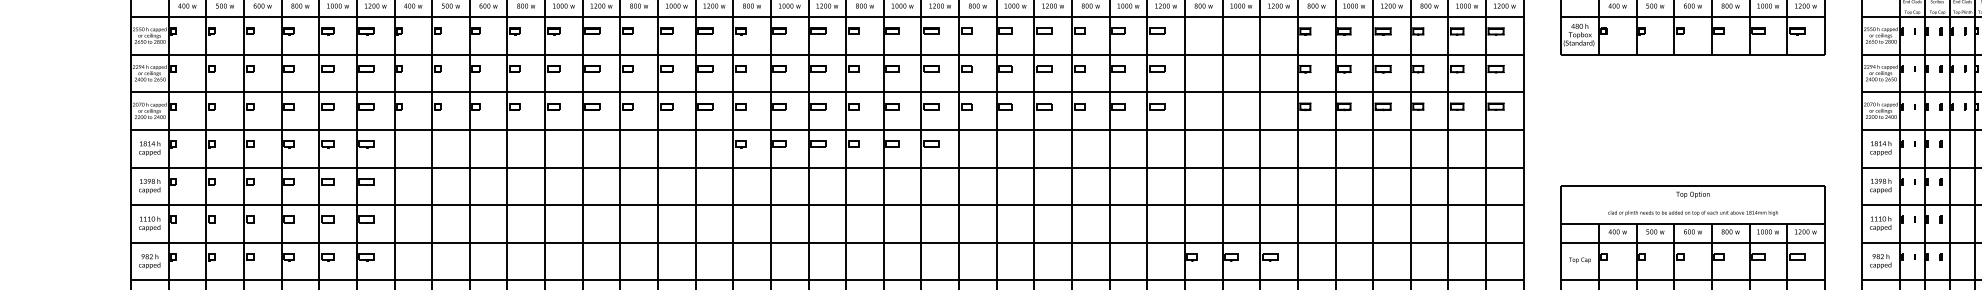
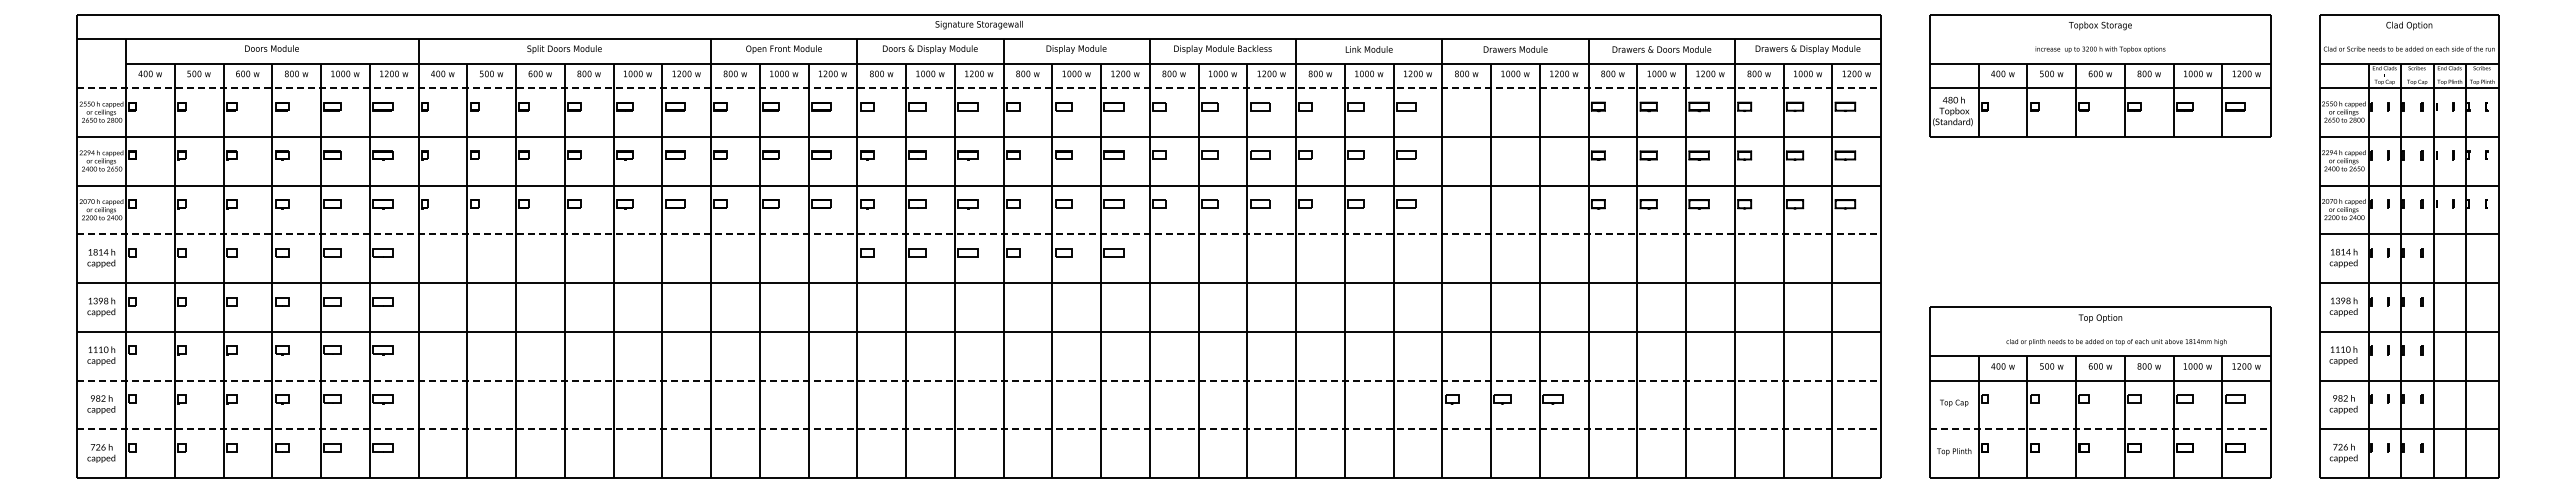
line: (827, 17) -> (979, 88), solid -> dashed
line: (827, 130) -> (979, 234), solid -> dashed
text: (1693, 213) -> (2116, 342), moved
line: (827, 242) -> (979, 380), solid -> dashed
line: (827, 280) -> (979, 429), solid -> dashed
line: (1693, 280) -> (2100, 429), solid -> dashed

